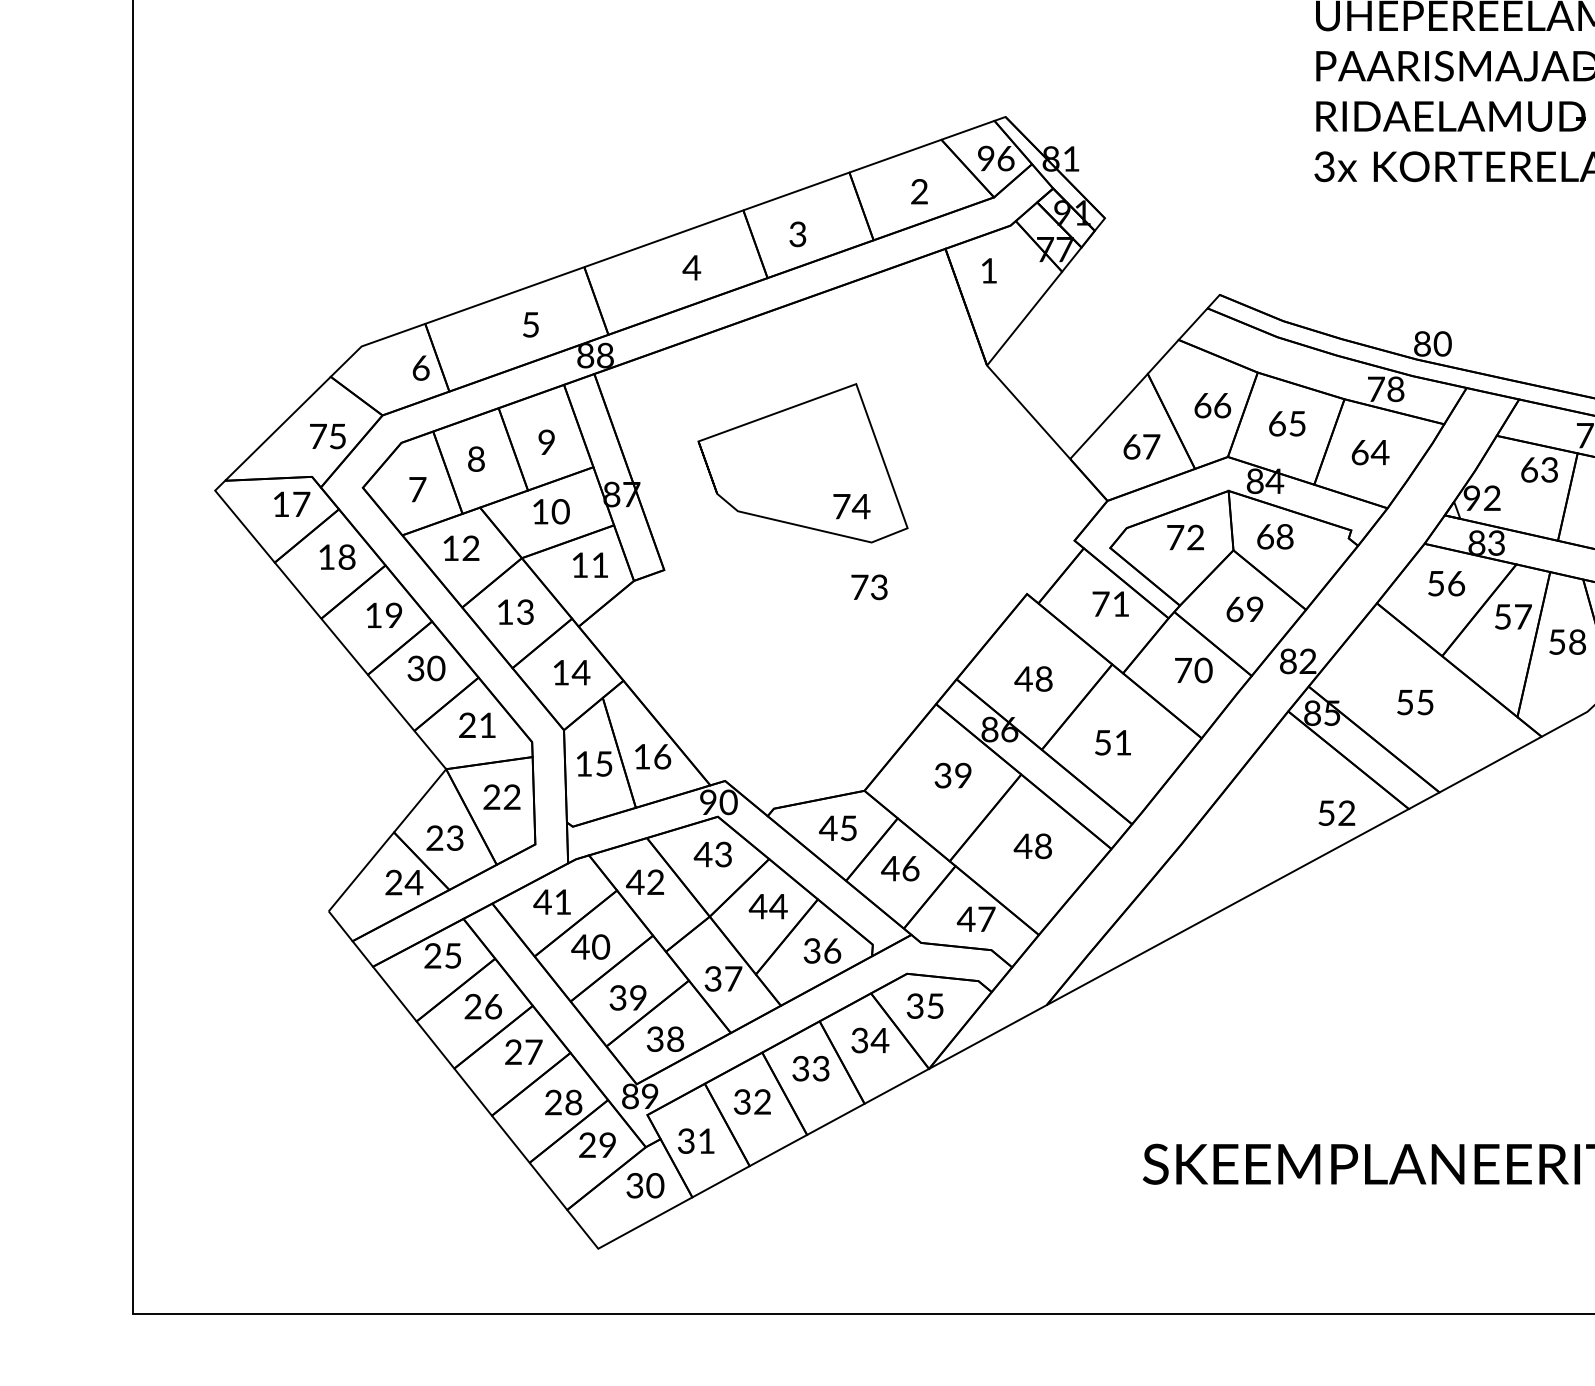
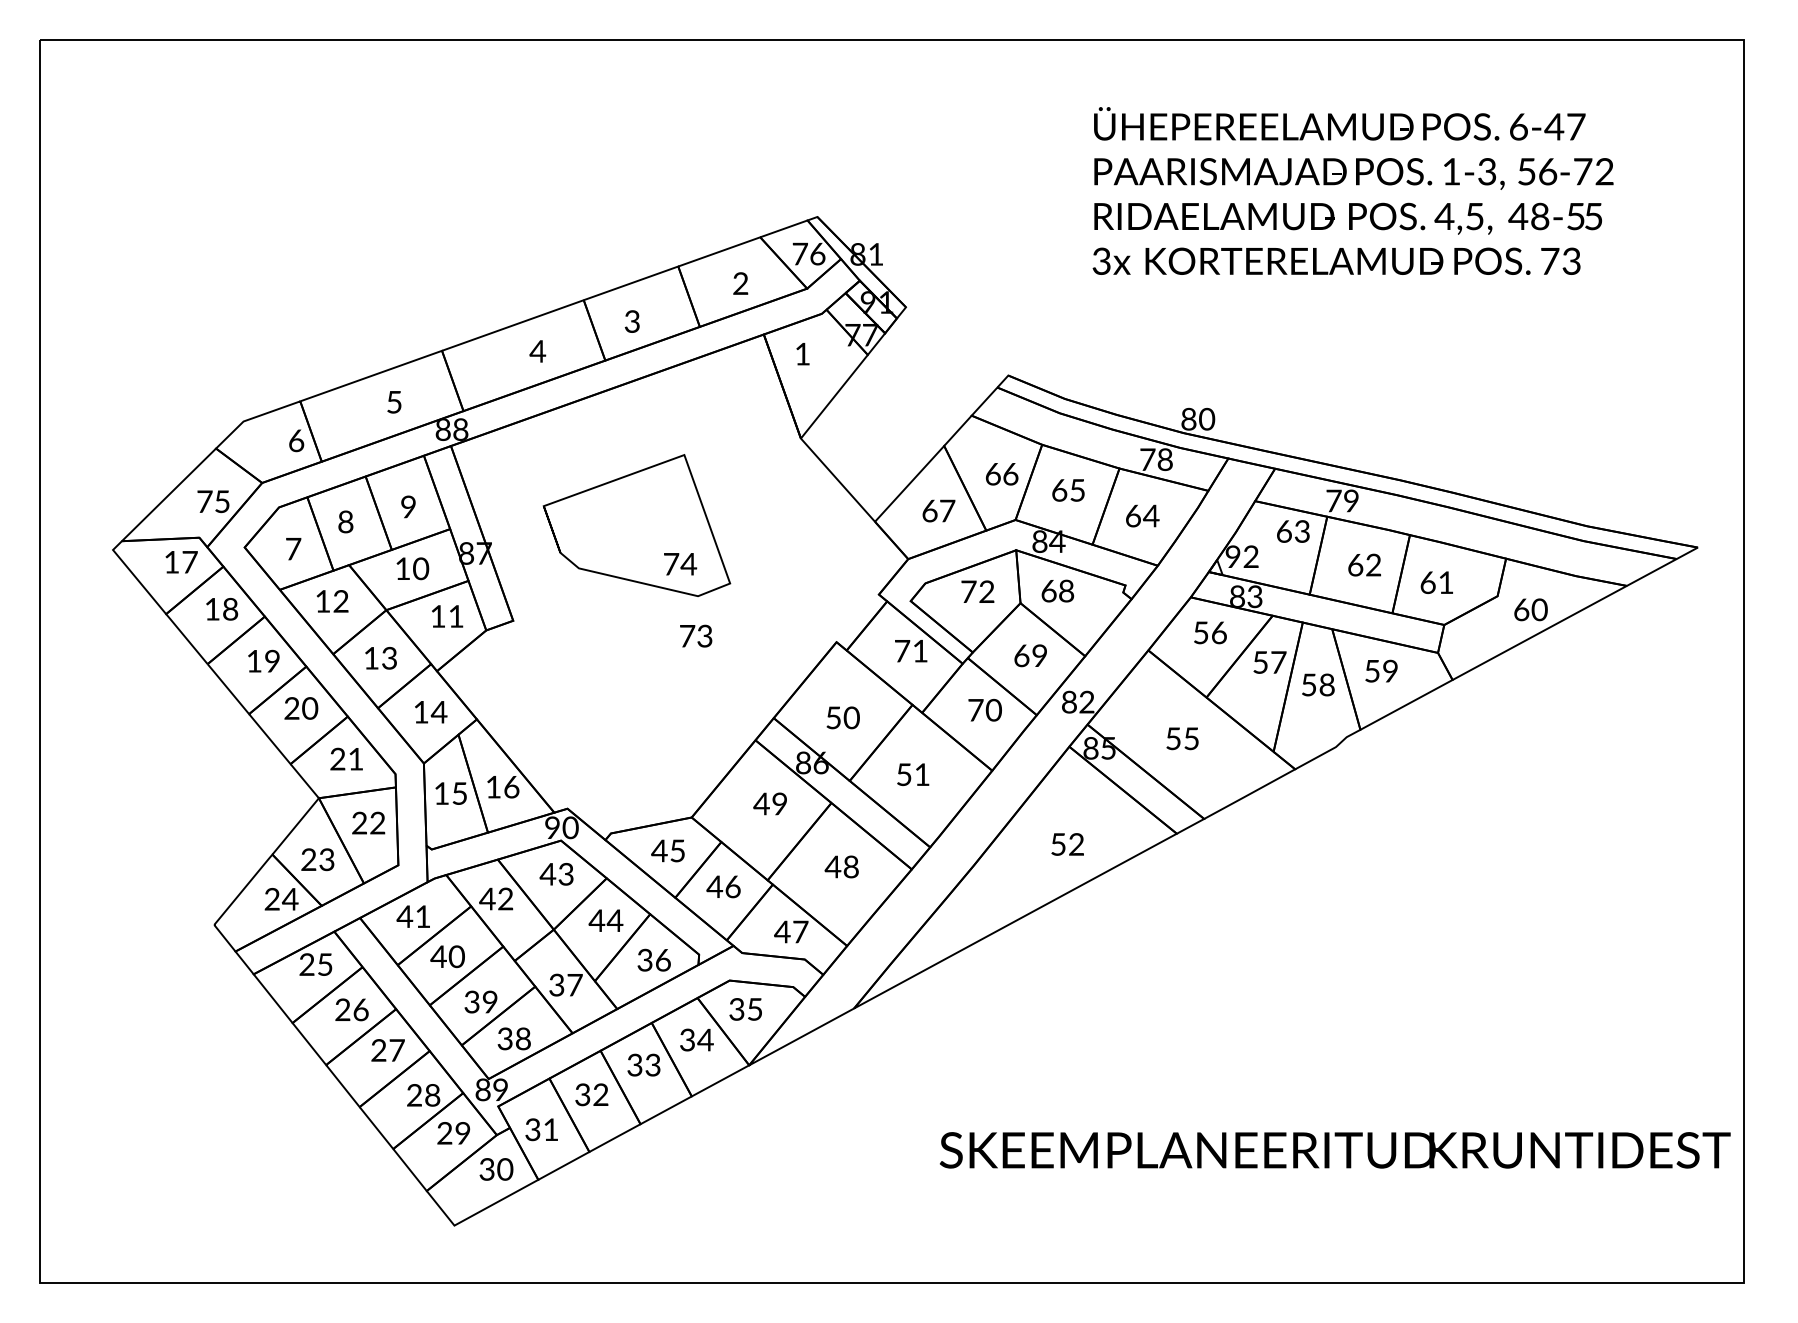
text: (985, 157) -> (799, 253), 9 -> 7
text: (415, 670) -> (291, 710), 30 -> 20
text: (1033, 678) -> (842, 717), 48 -> 50
text: (942, 775) -> (761, 803), 39 -> 49
text: (1336, 813) -> (1067, 844), moved

